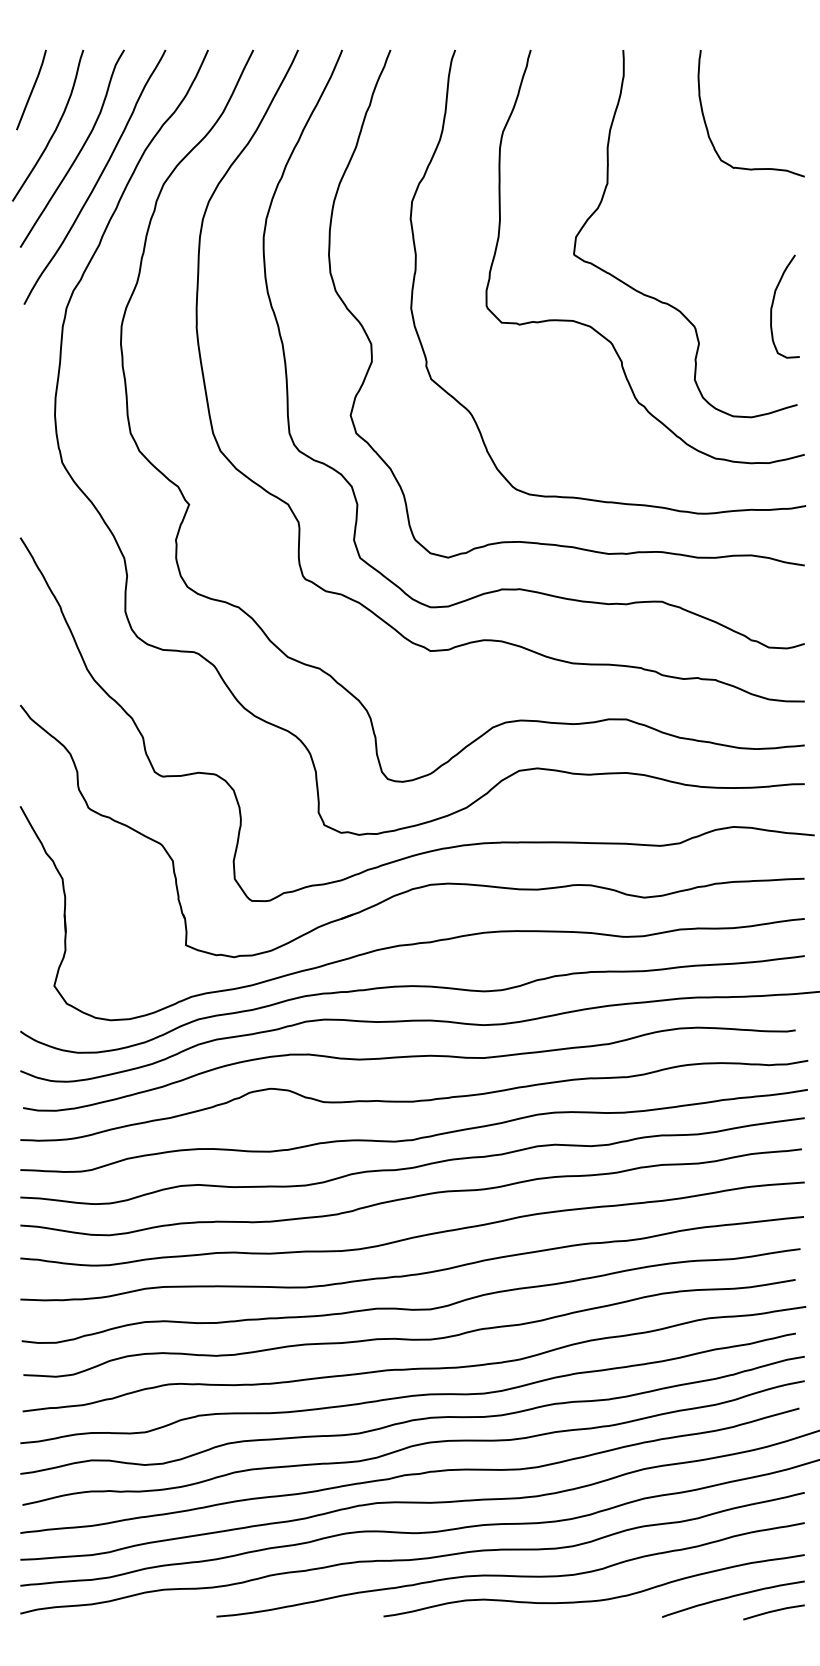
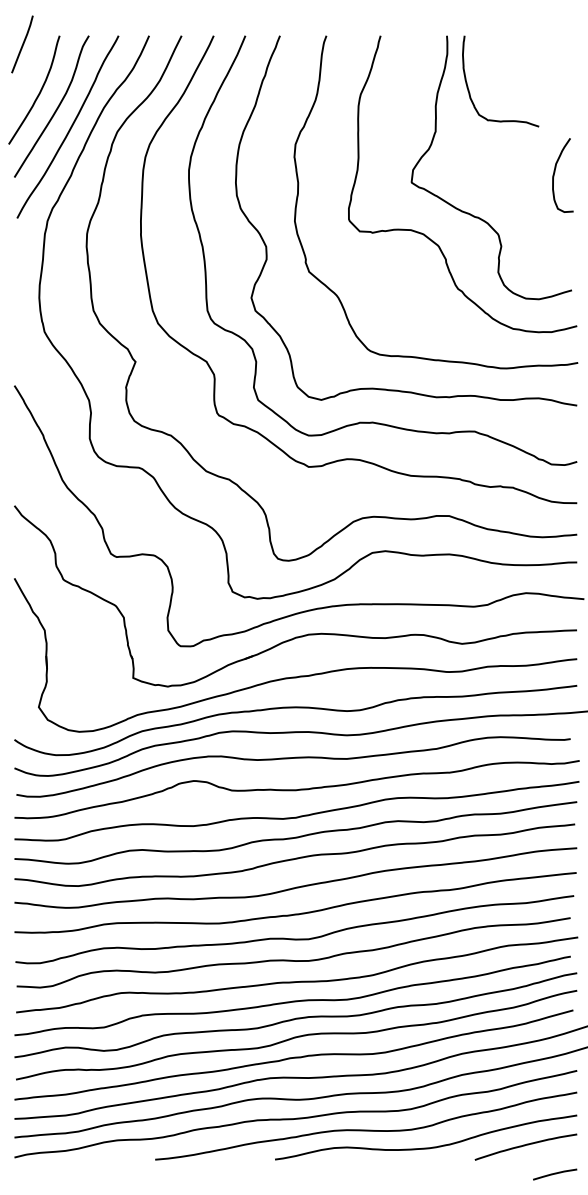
curve: (31, 89) -> (22, 44), moved
curve: (707, 126) -> (469, 90), moved
curve: (773, 305) -> (554, 174), moved
line: (773, 1612) -> (554, 1174), moved

